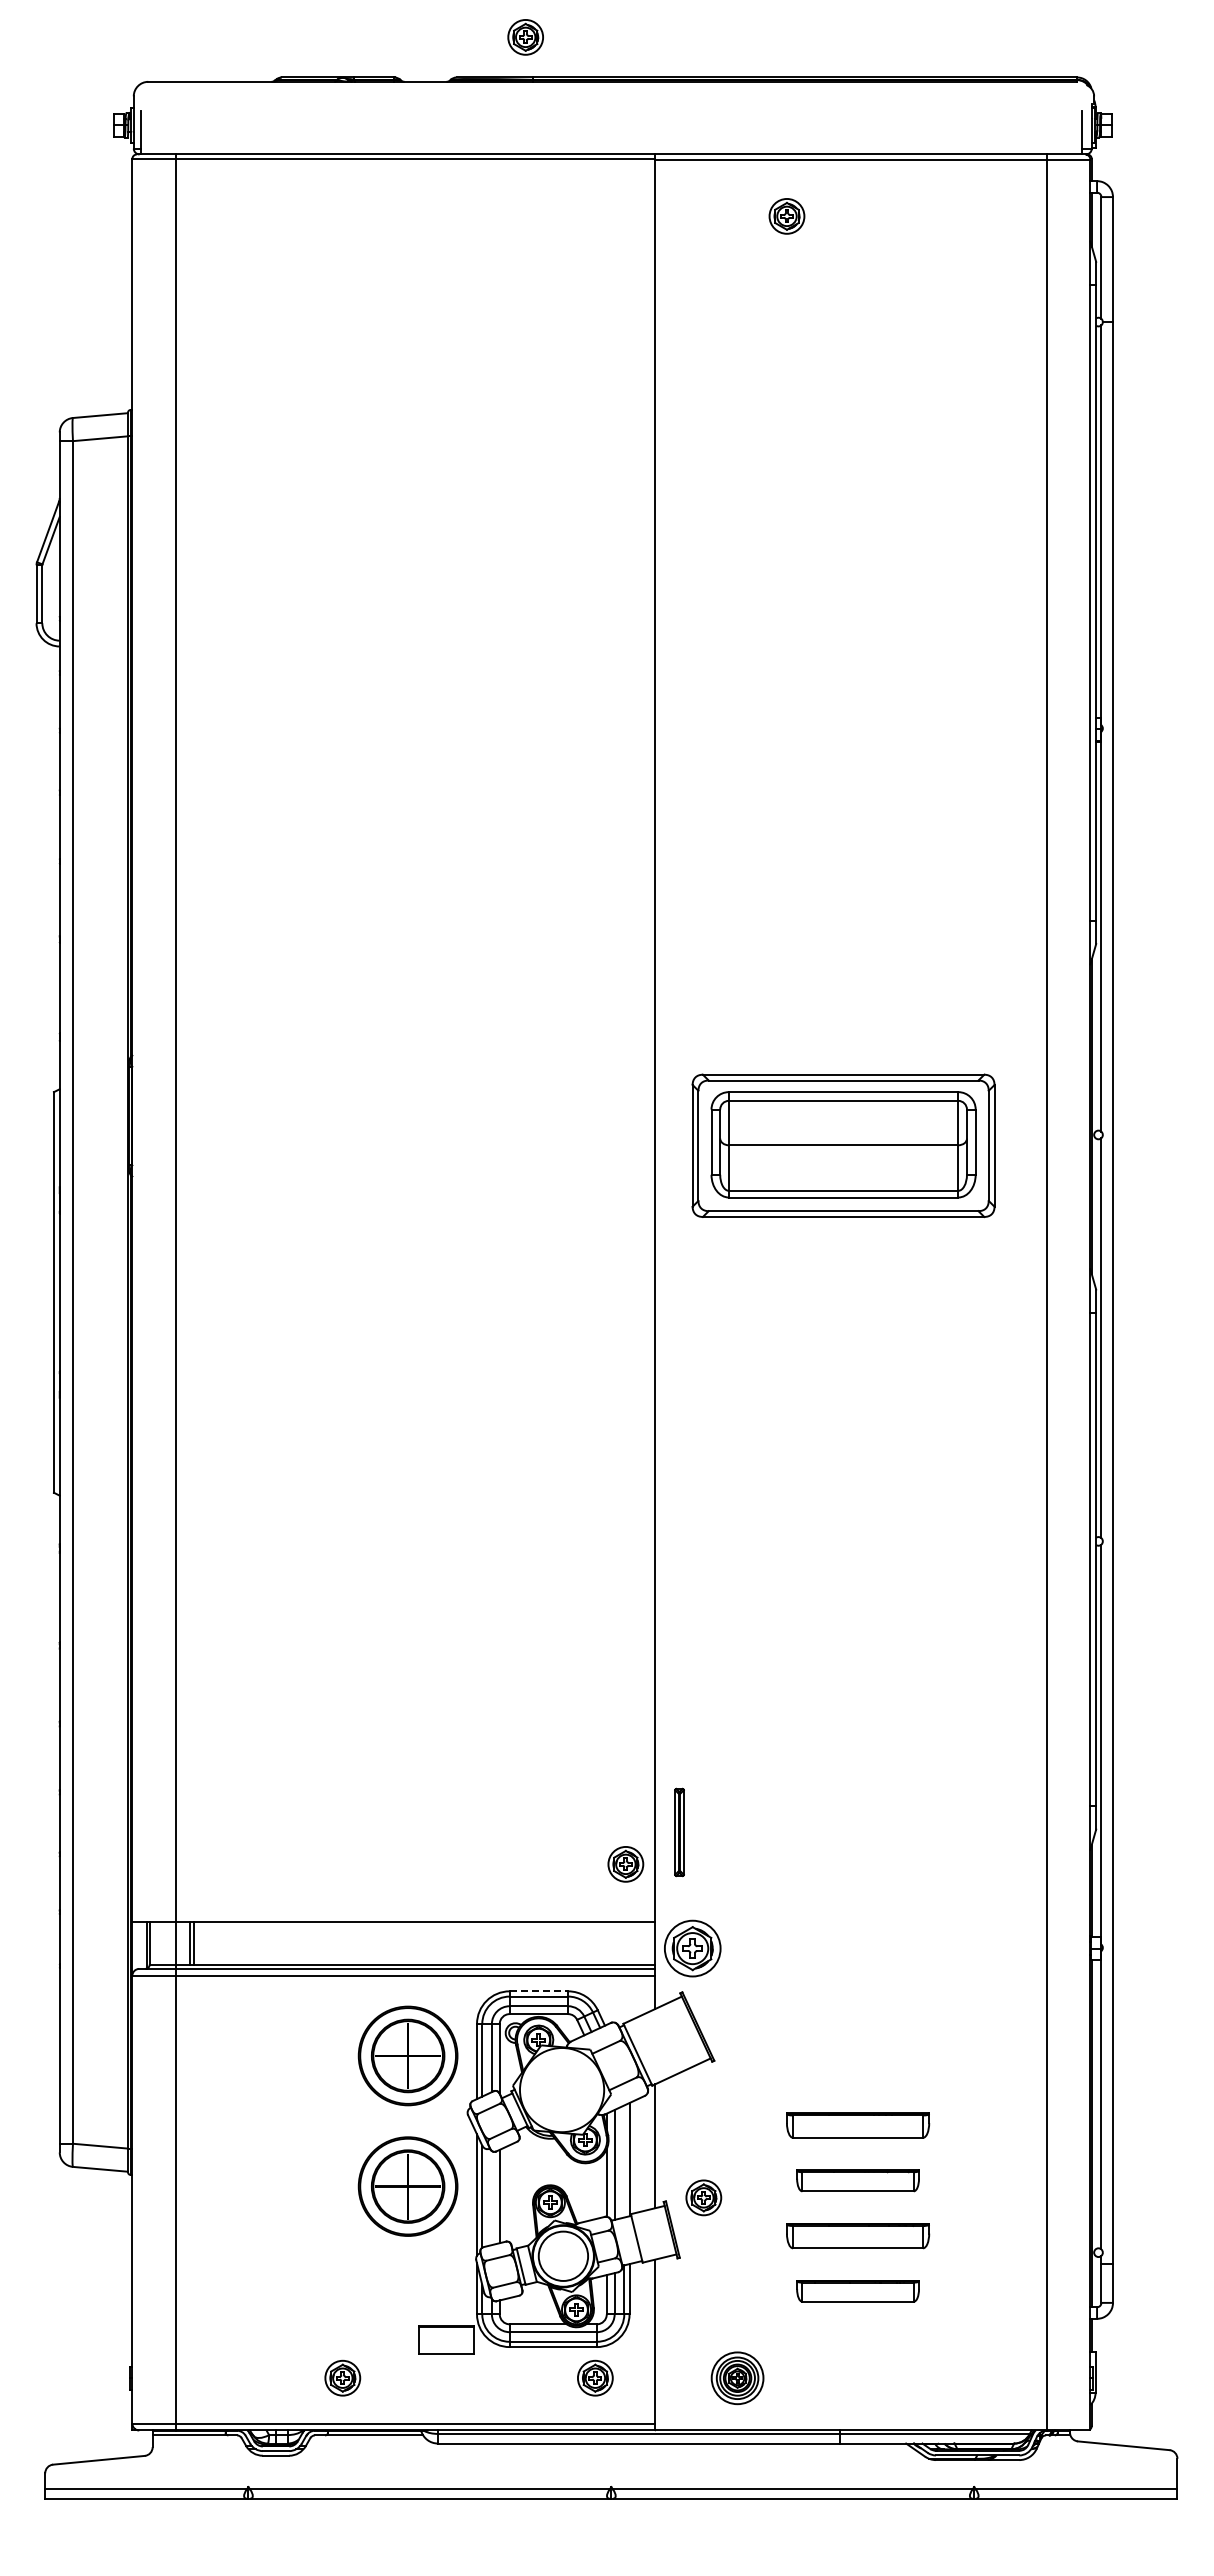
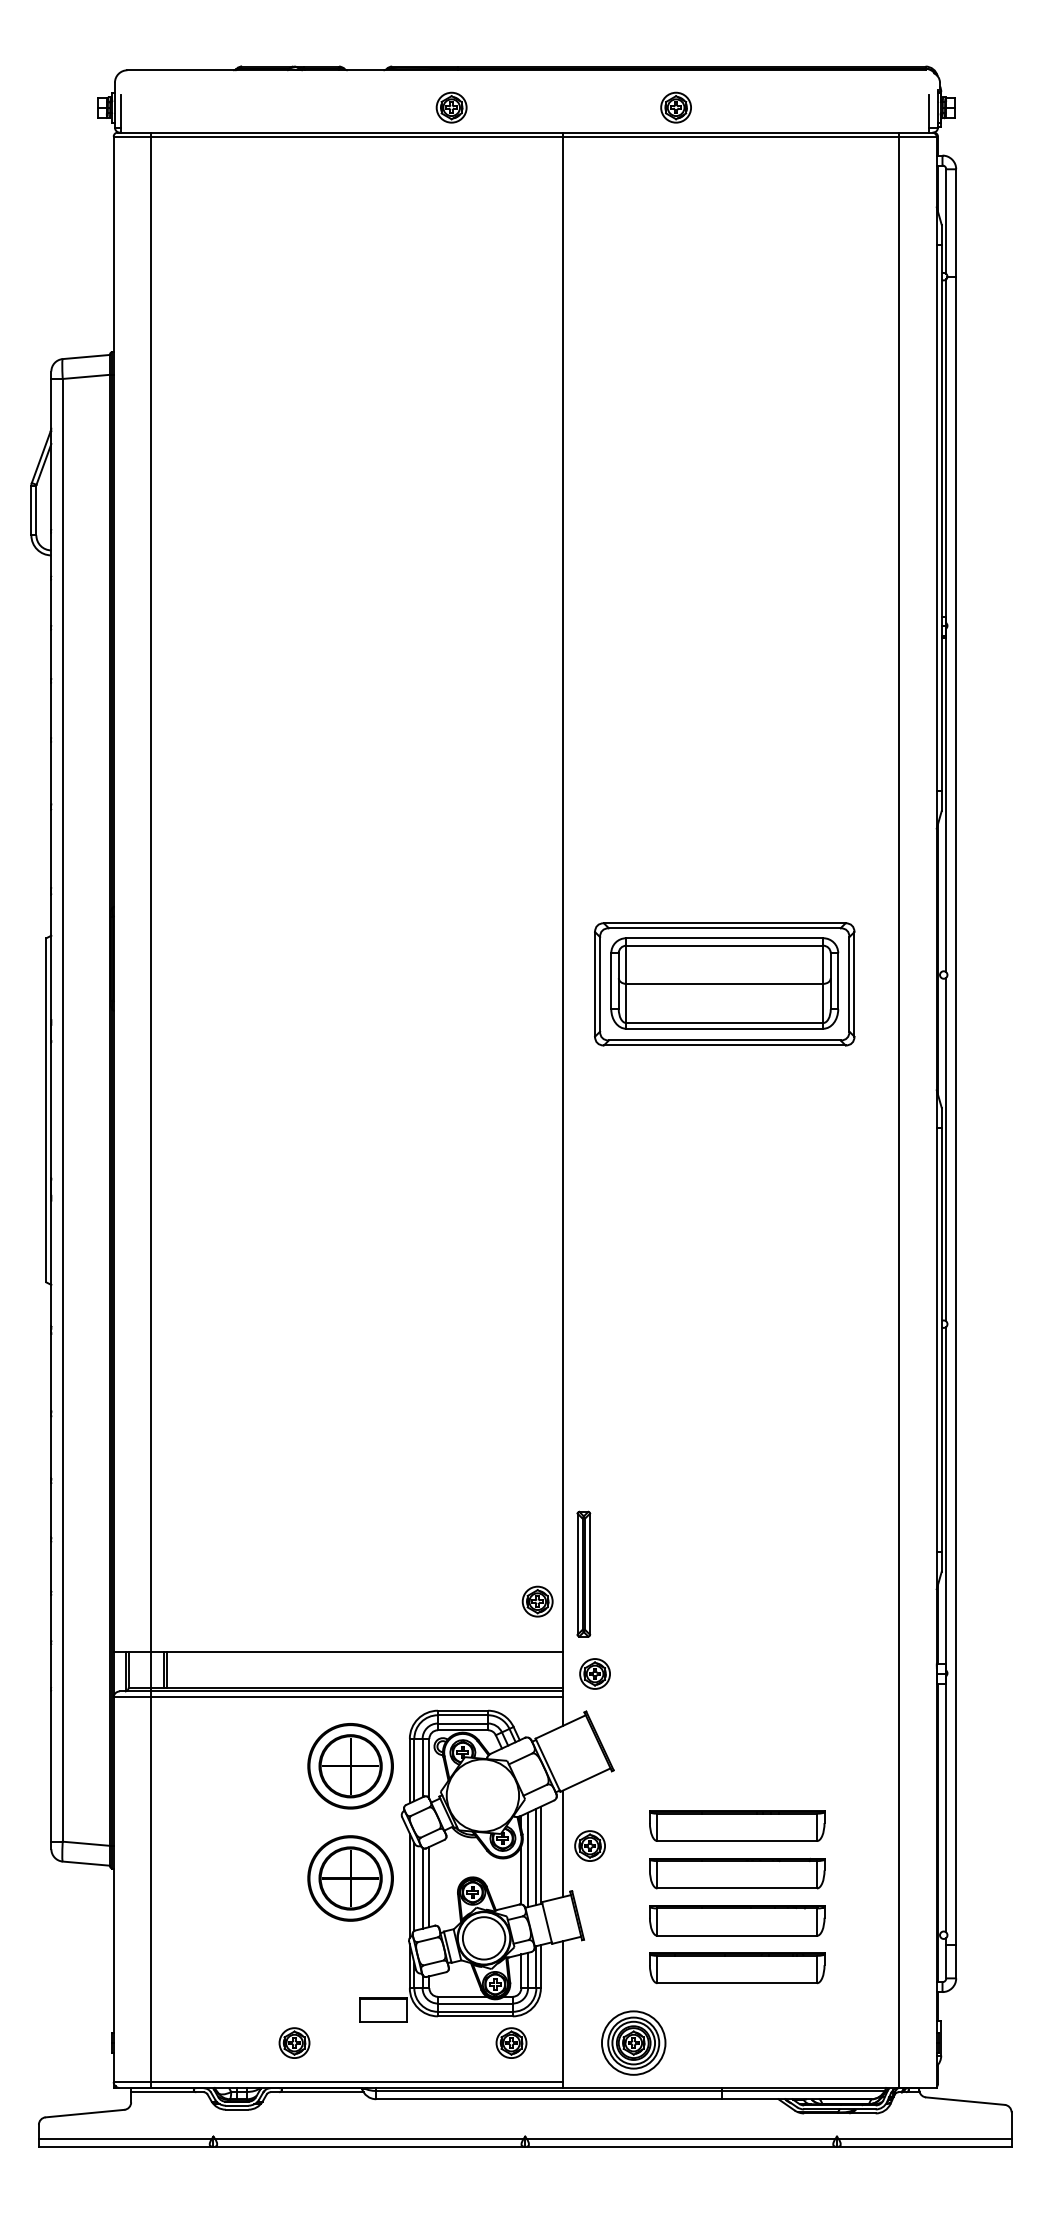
part: (525, 37) -> (451, 107), moved
part: (786, 216) -> (675, 107), moved
part: (679, 1832) -> (583, 1574), size x1.67
part: (692, 1948) -> (594, 1673), size x0.62
line: (539, 1991) -> (463, 1710), dashed -> solid
part: (857, 2125) -> (736, 1825), size x1.43
line: (624, 2161) -> (536, 1856), added
part: (857, 2180) -> (736, 1873), size x1.67
part: (703, 2197) -> (589, 1845), moved
line: (491, 2198) -> (422, 1888), added
part: (857, 2236) -> (736, 1921), size x1.43
part: (857, 2291) -> (736, 1968), size x1.67
part: (737, 2378) -> (633, 2043), size x1.43

